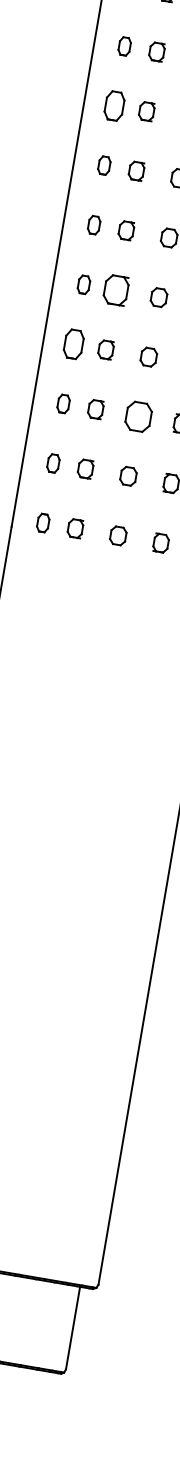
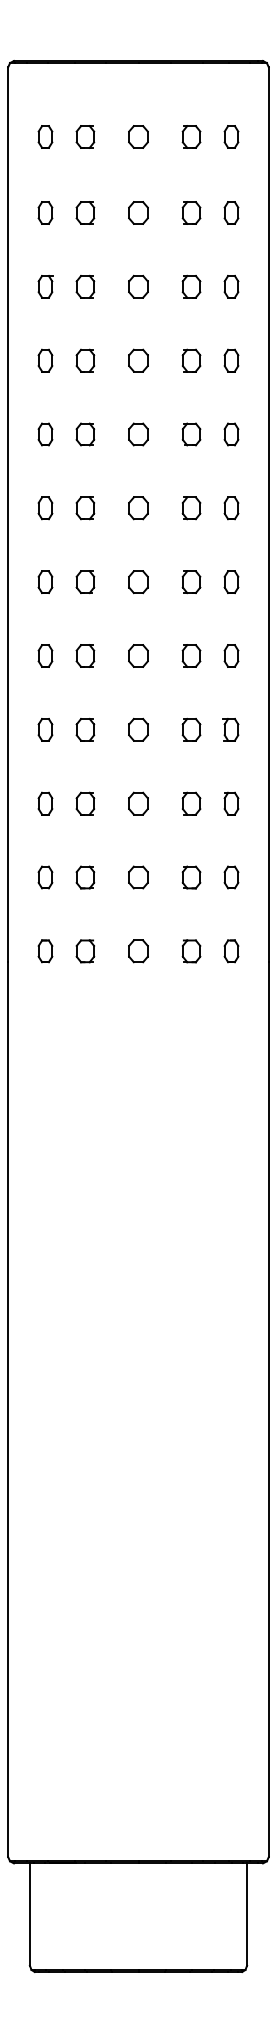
part: (114, 106) -> (45, 434), size x0.62
part: (116, 289) -> (85, 655), size x0.62
part: (73, 344) -> (45, 729), size x0.62
part: (138, 416) -> (138, 803), size x0.62

